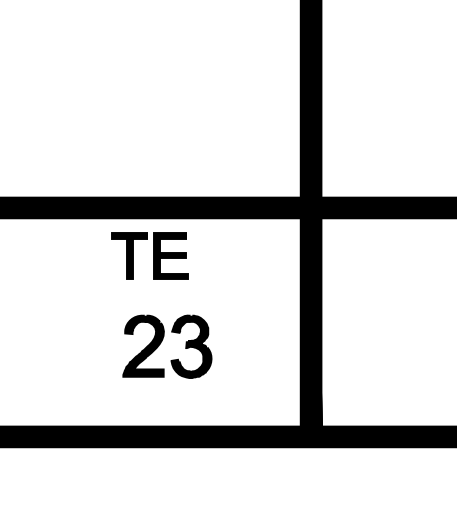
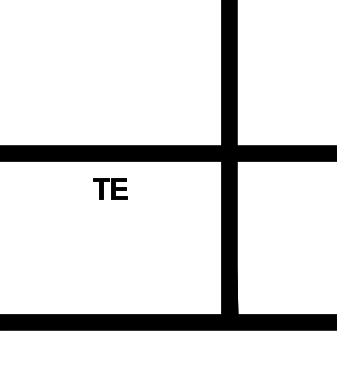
part: (149, 255) -> (110, 188), size x0.6
part: (167, 346) -> (123, 255), removed

